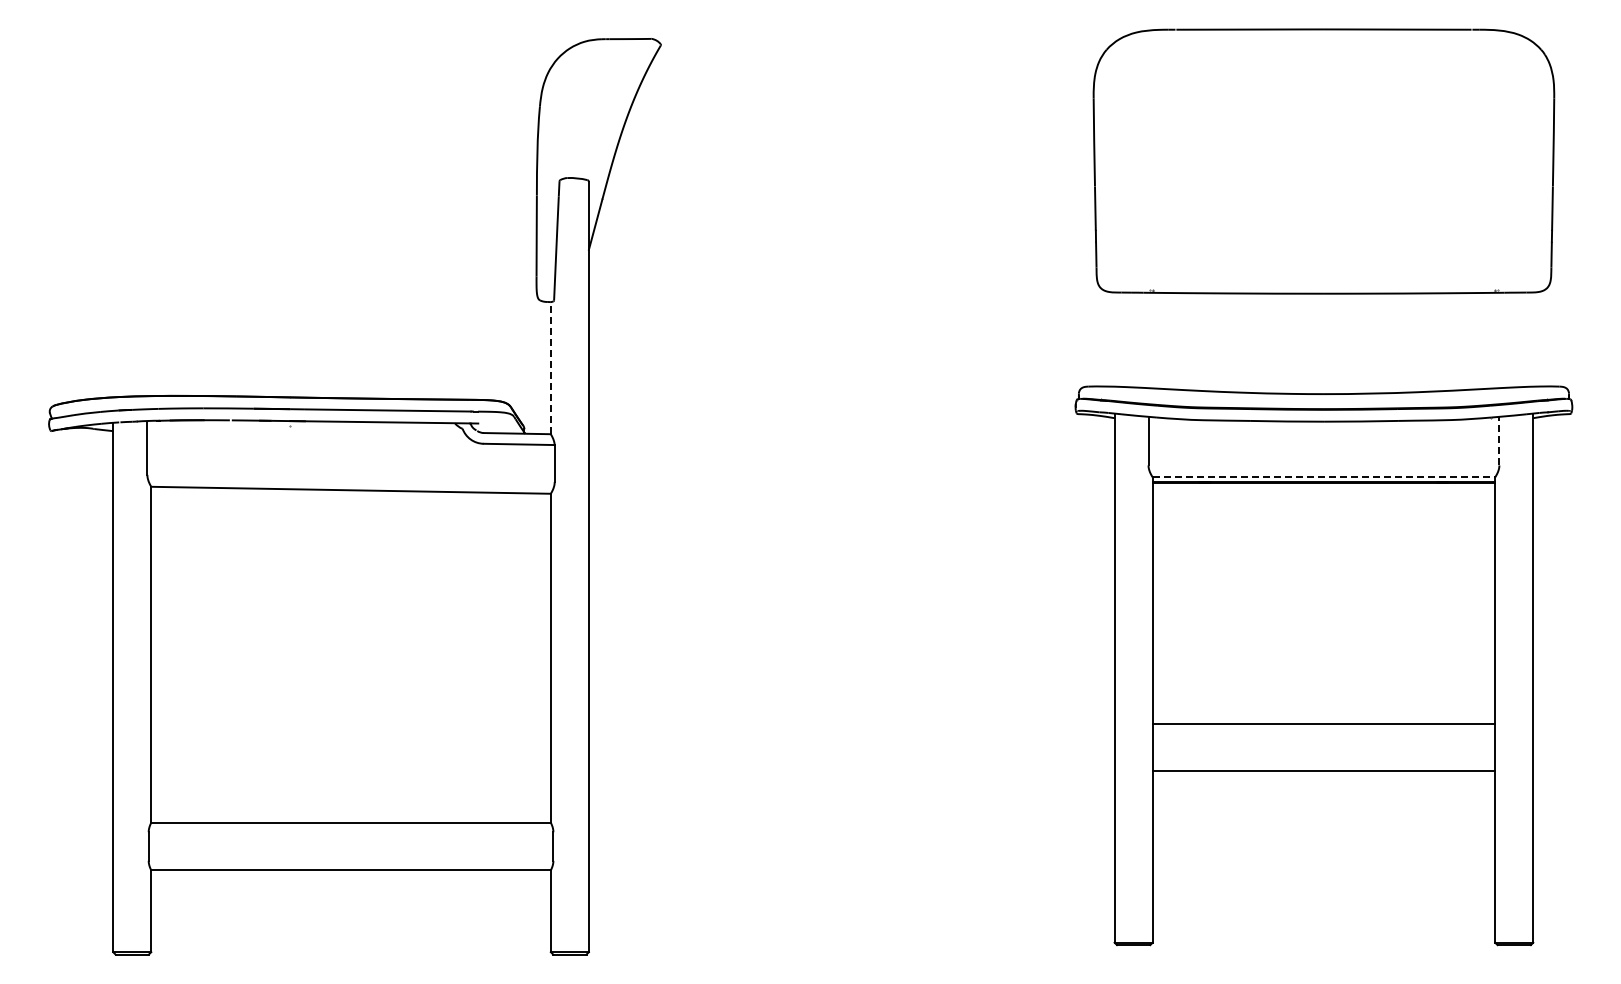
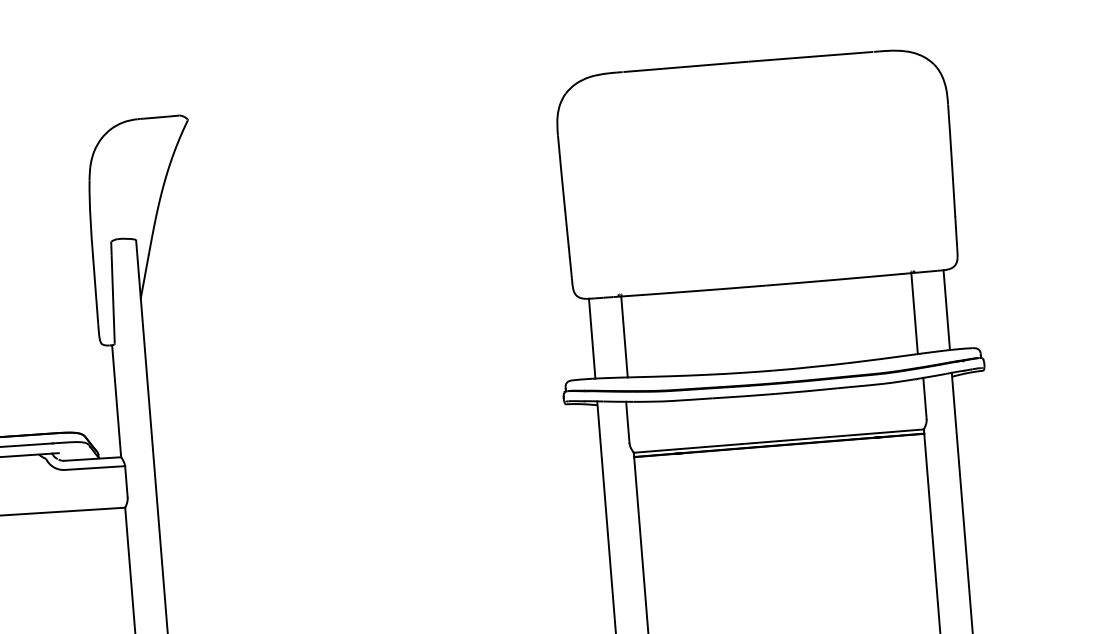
line: (1114, 339) -> (592, 338), added
line: (1533, 339) -> (946, 310), added
line: (1152, 340) -> (624, 336), added
line: (1495, 340) -> (914, 313), added
line: (550, 367) -> (116, 400), dashed -> solid
line: (1499, 440) -> (925, 397), dashed -> solid
line: (1324, 477) -> (779, 441), dashed -> solid

